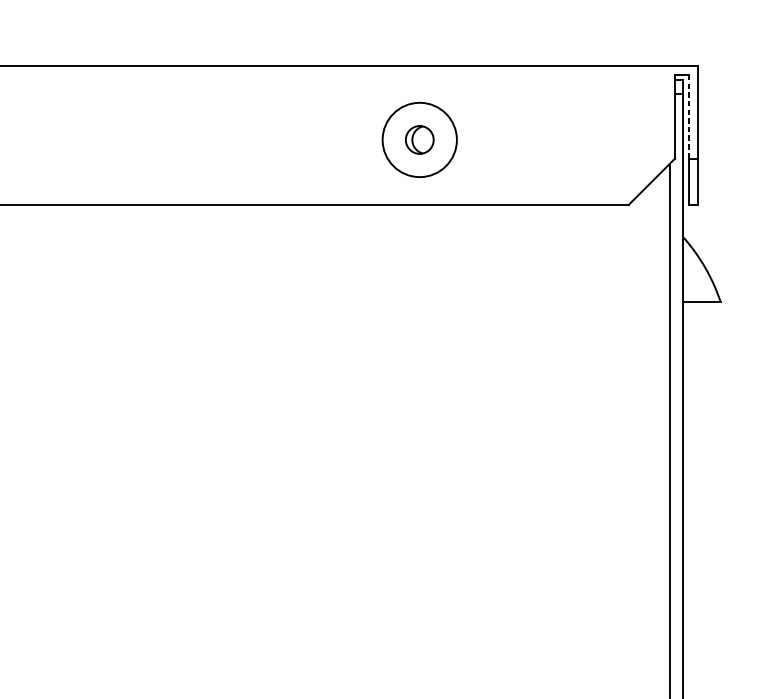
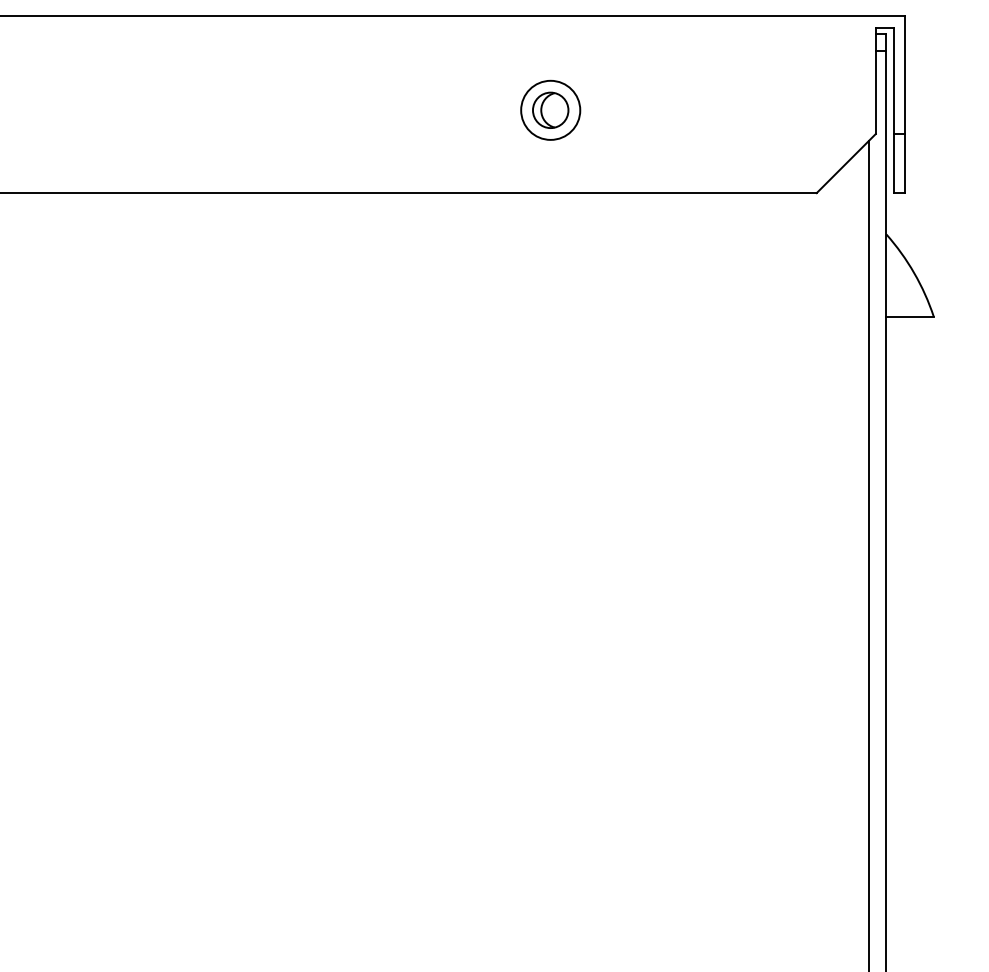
line: (689, 117) -> (893, 81), dashed -> solid
circle: (419, 139) -> (550, 109), size x0.62

